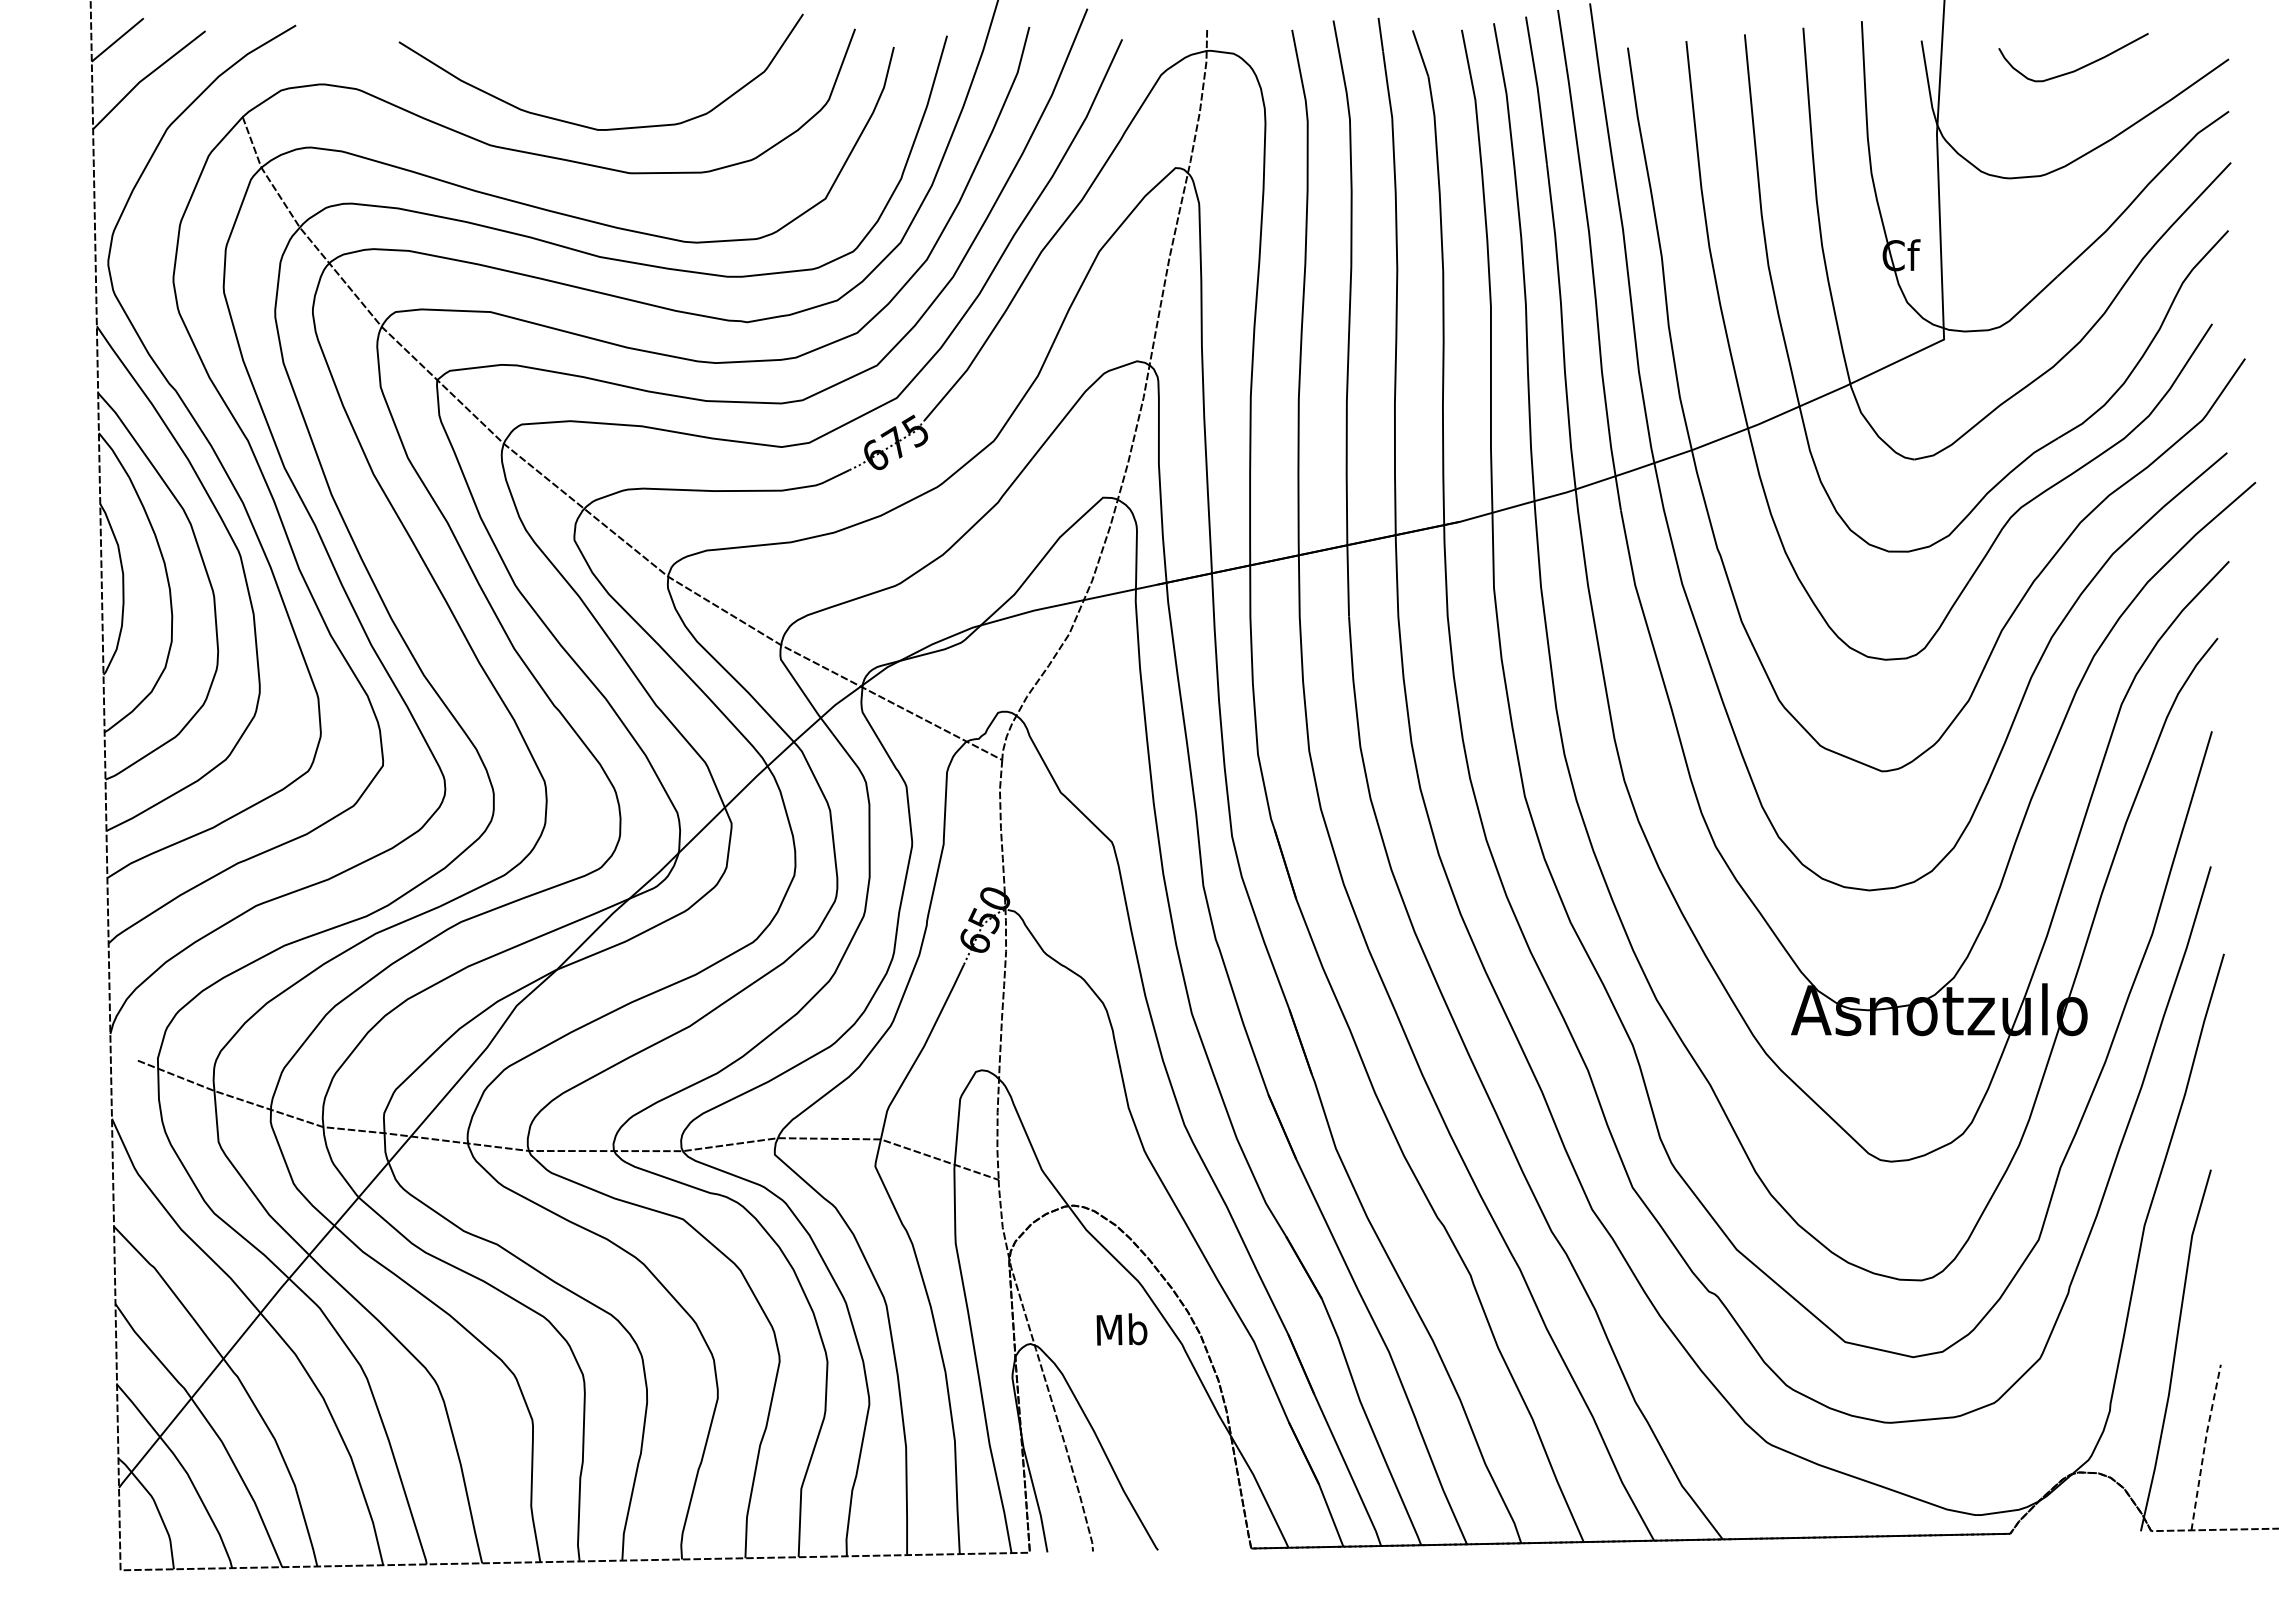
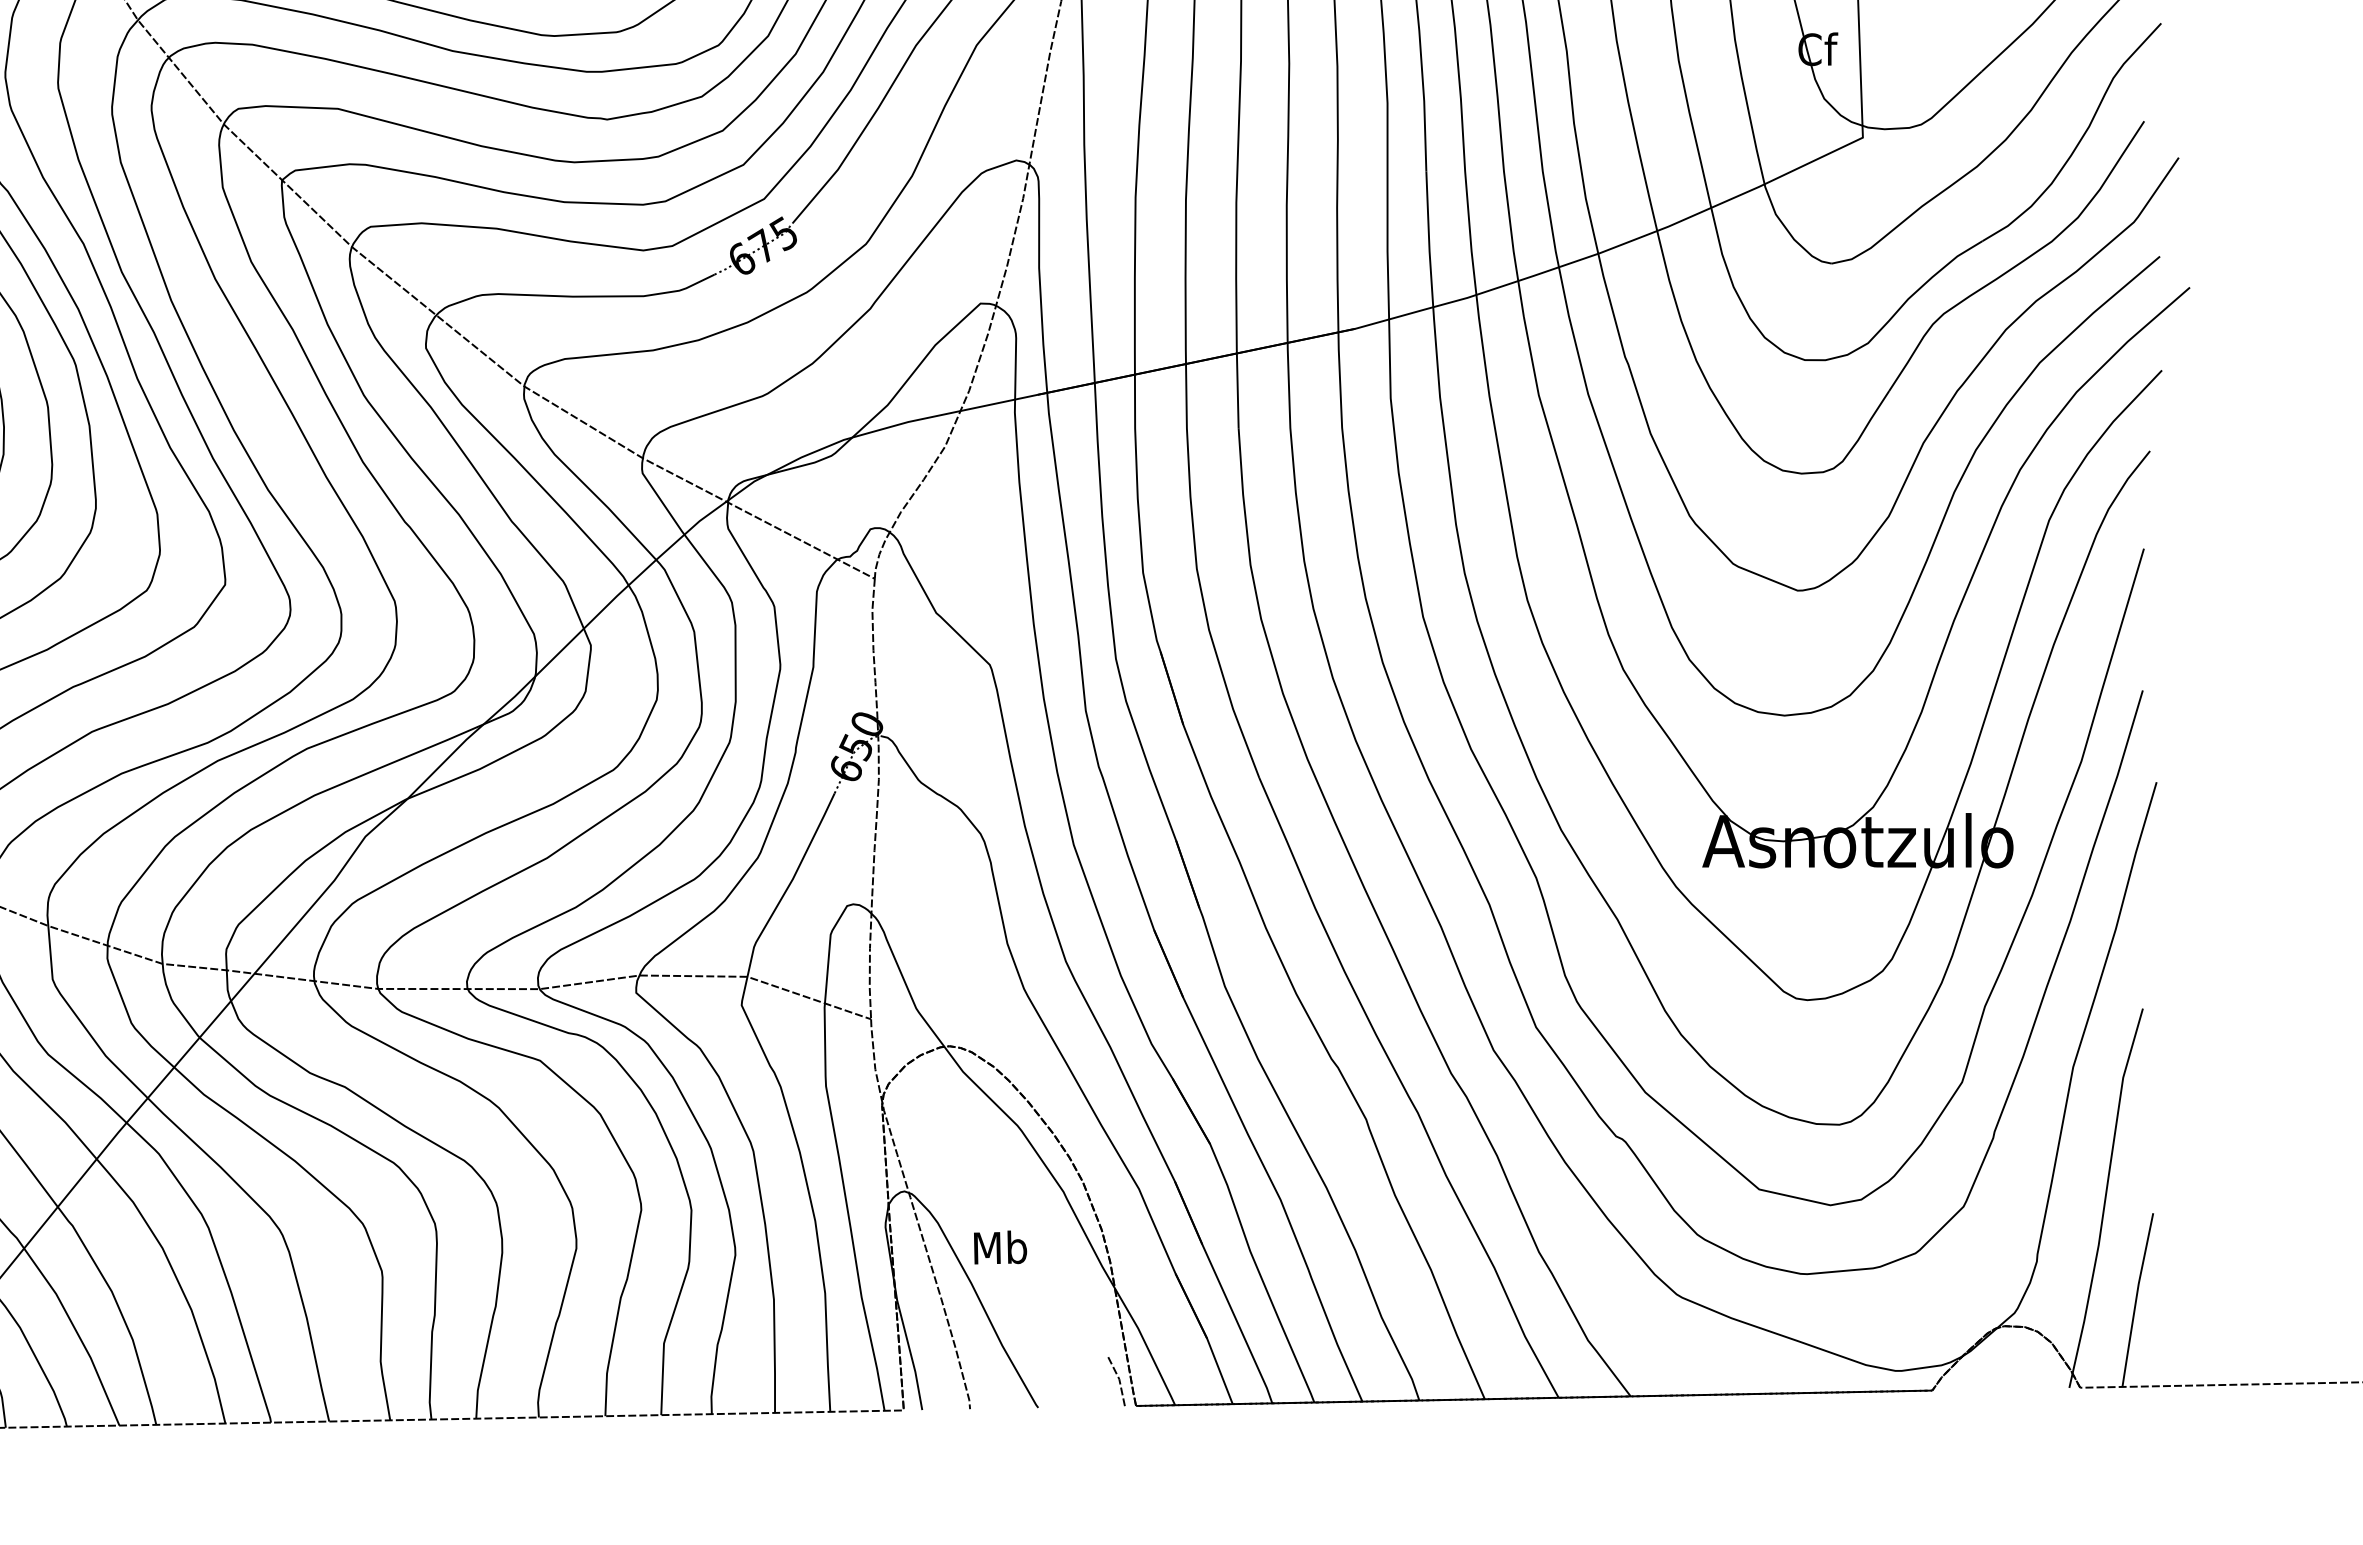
text: (1121, 1329) -> (999, 1247), moved
line: (2204, 1446) -> (2136, 1298), dashed -> solid
line: (1234, 1524) -> (1118, 1380), added

